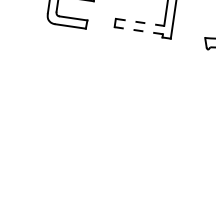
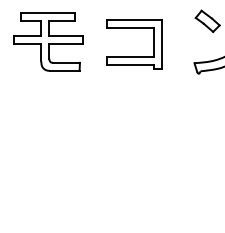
line: (140, 22) -> (130, 57), dashed -> solid
line: (139, 30) -> (130, 65), dashed -> solid

